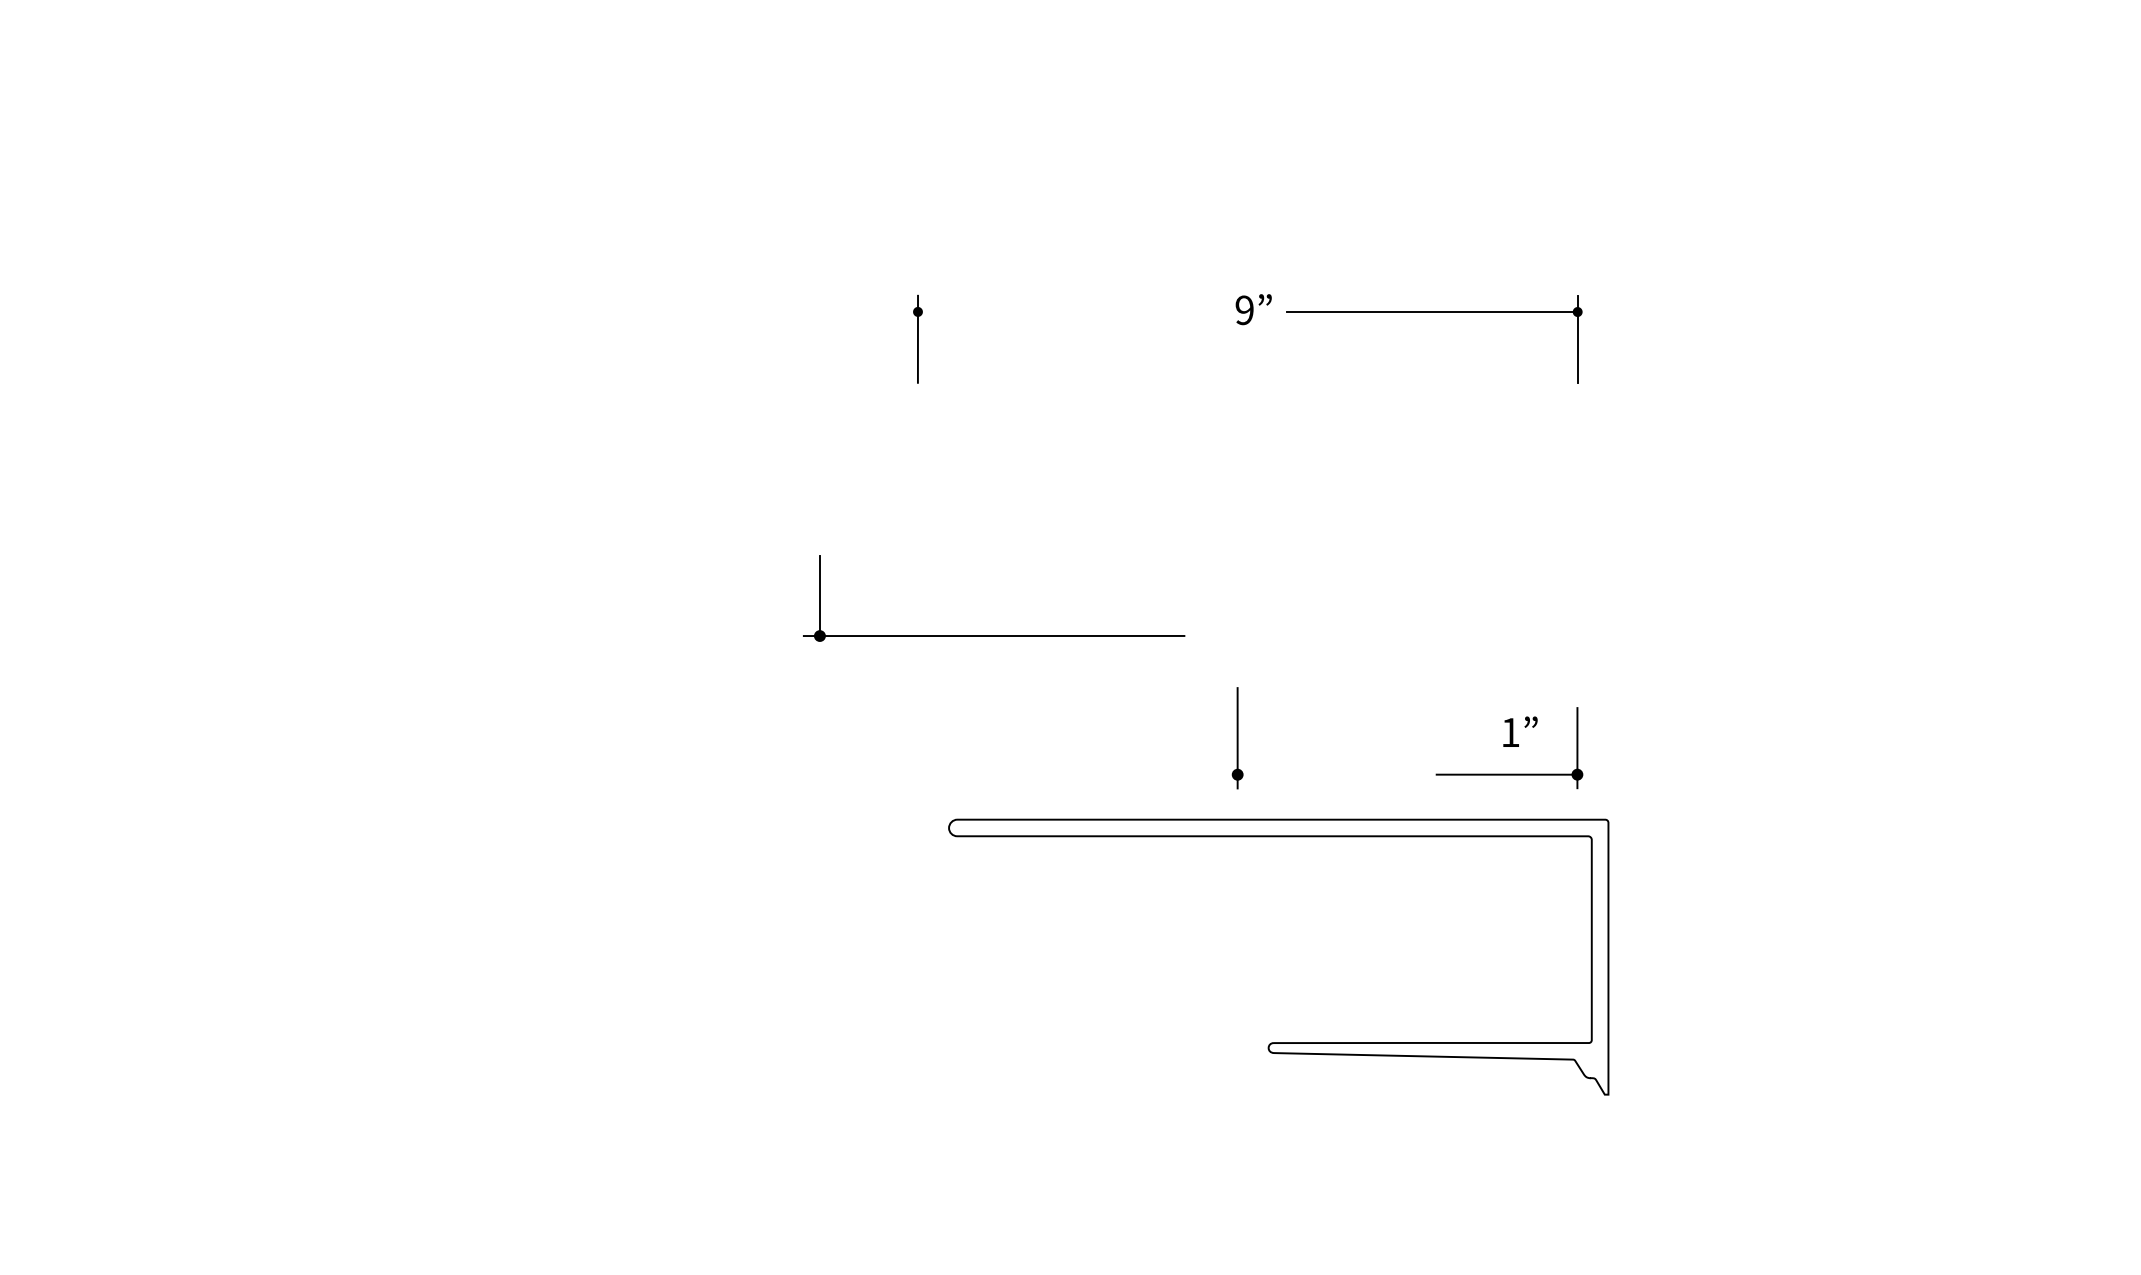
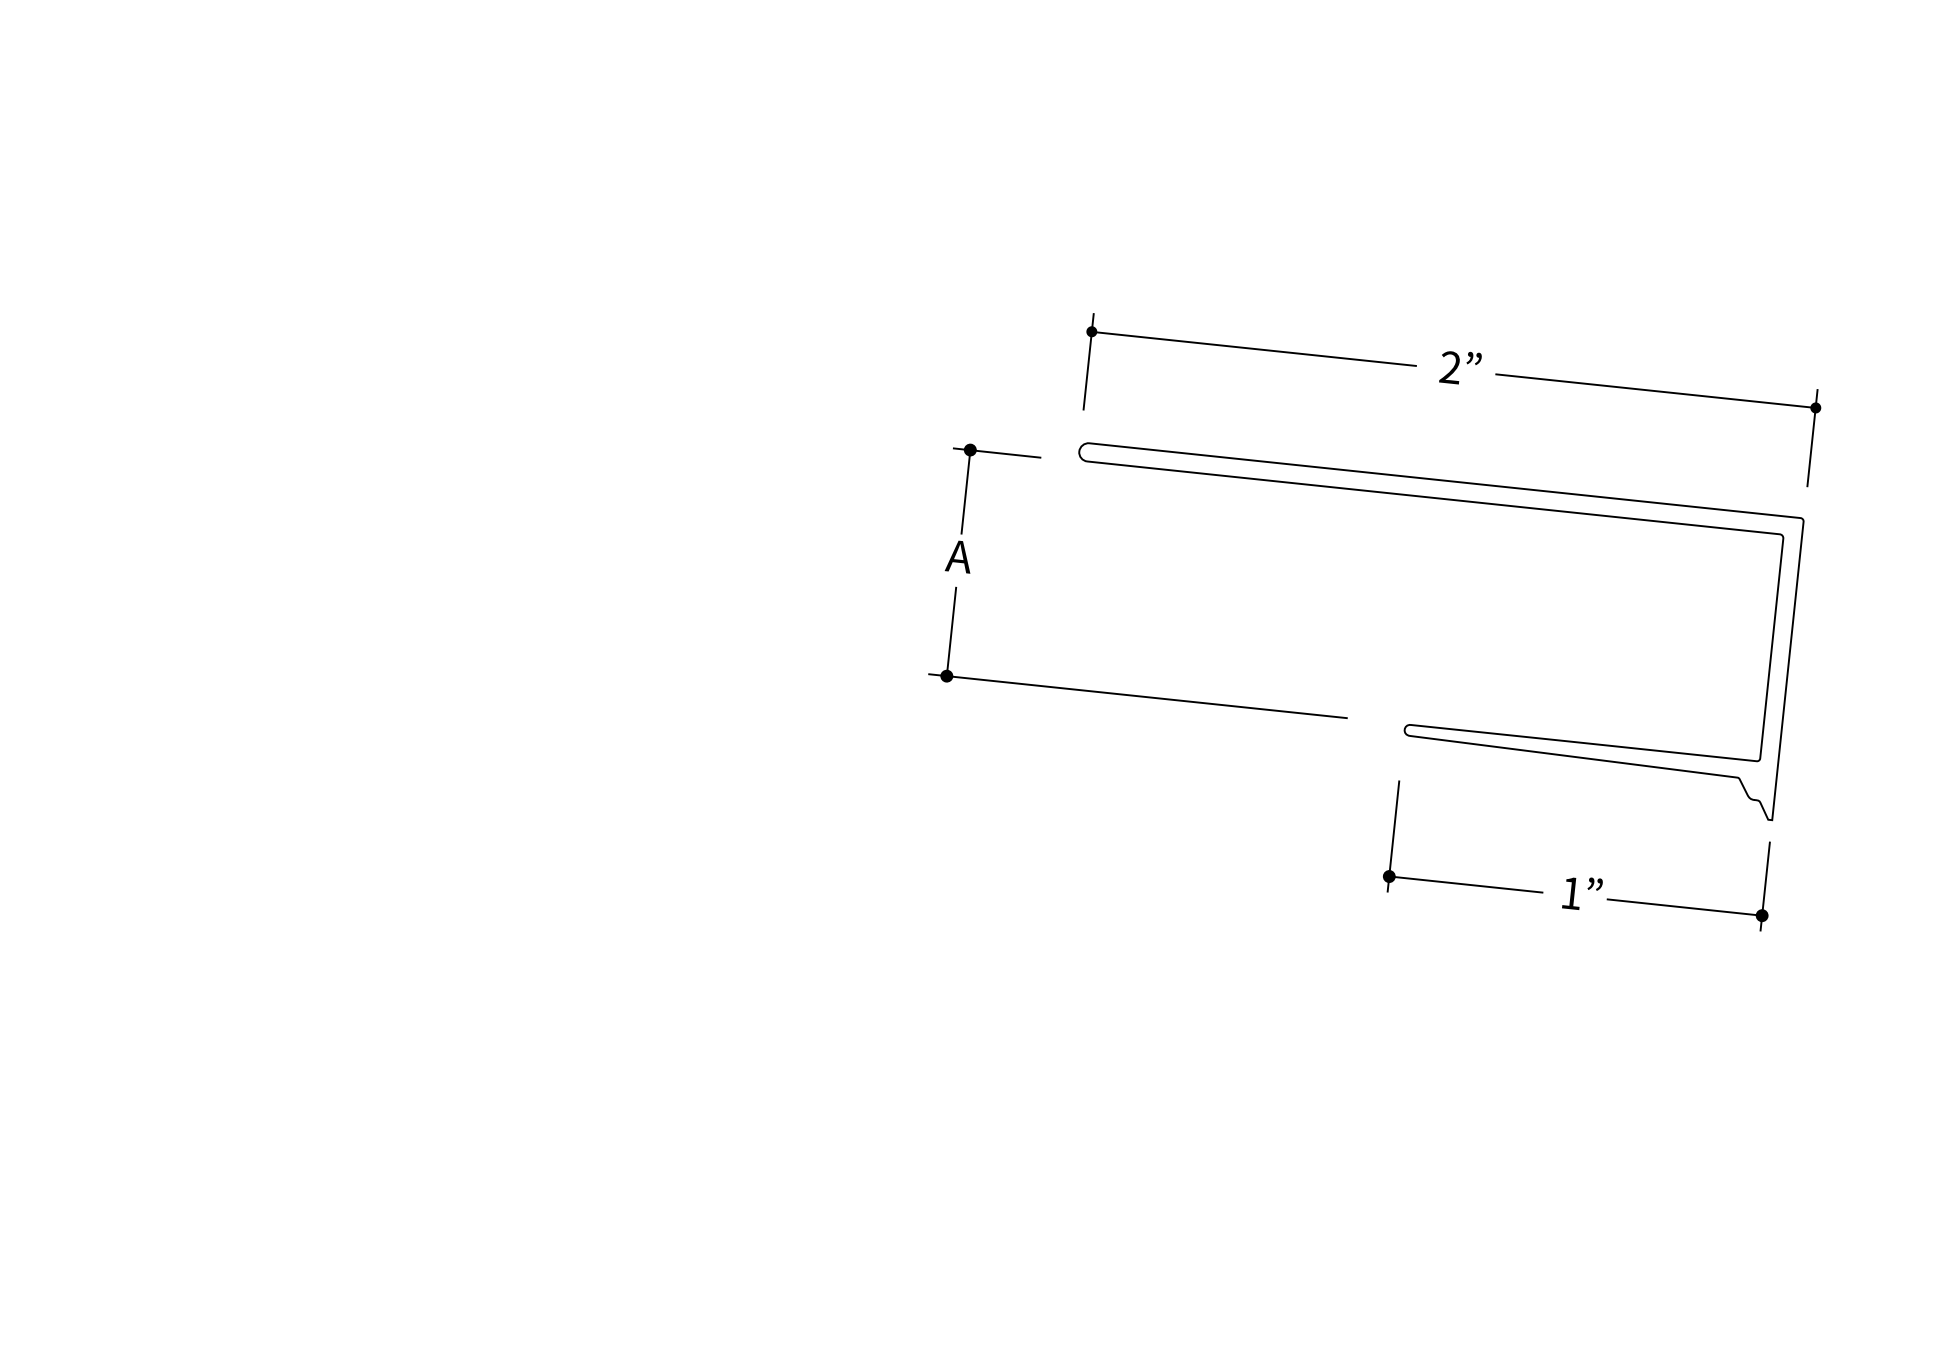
text: (1244, 310) -> (1450, 367), 9 -> 2
line: (1066, 312) -> (1254, 349), added
part: (820, 482) -> (965, 507), added
text: (1520, 731) -> (1582, 893), moved
line: (1307, 774) -> (1465, 884), added
part: (1278, 1042) -> (1416, 724), moved

